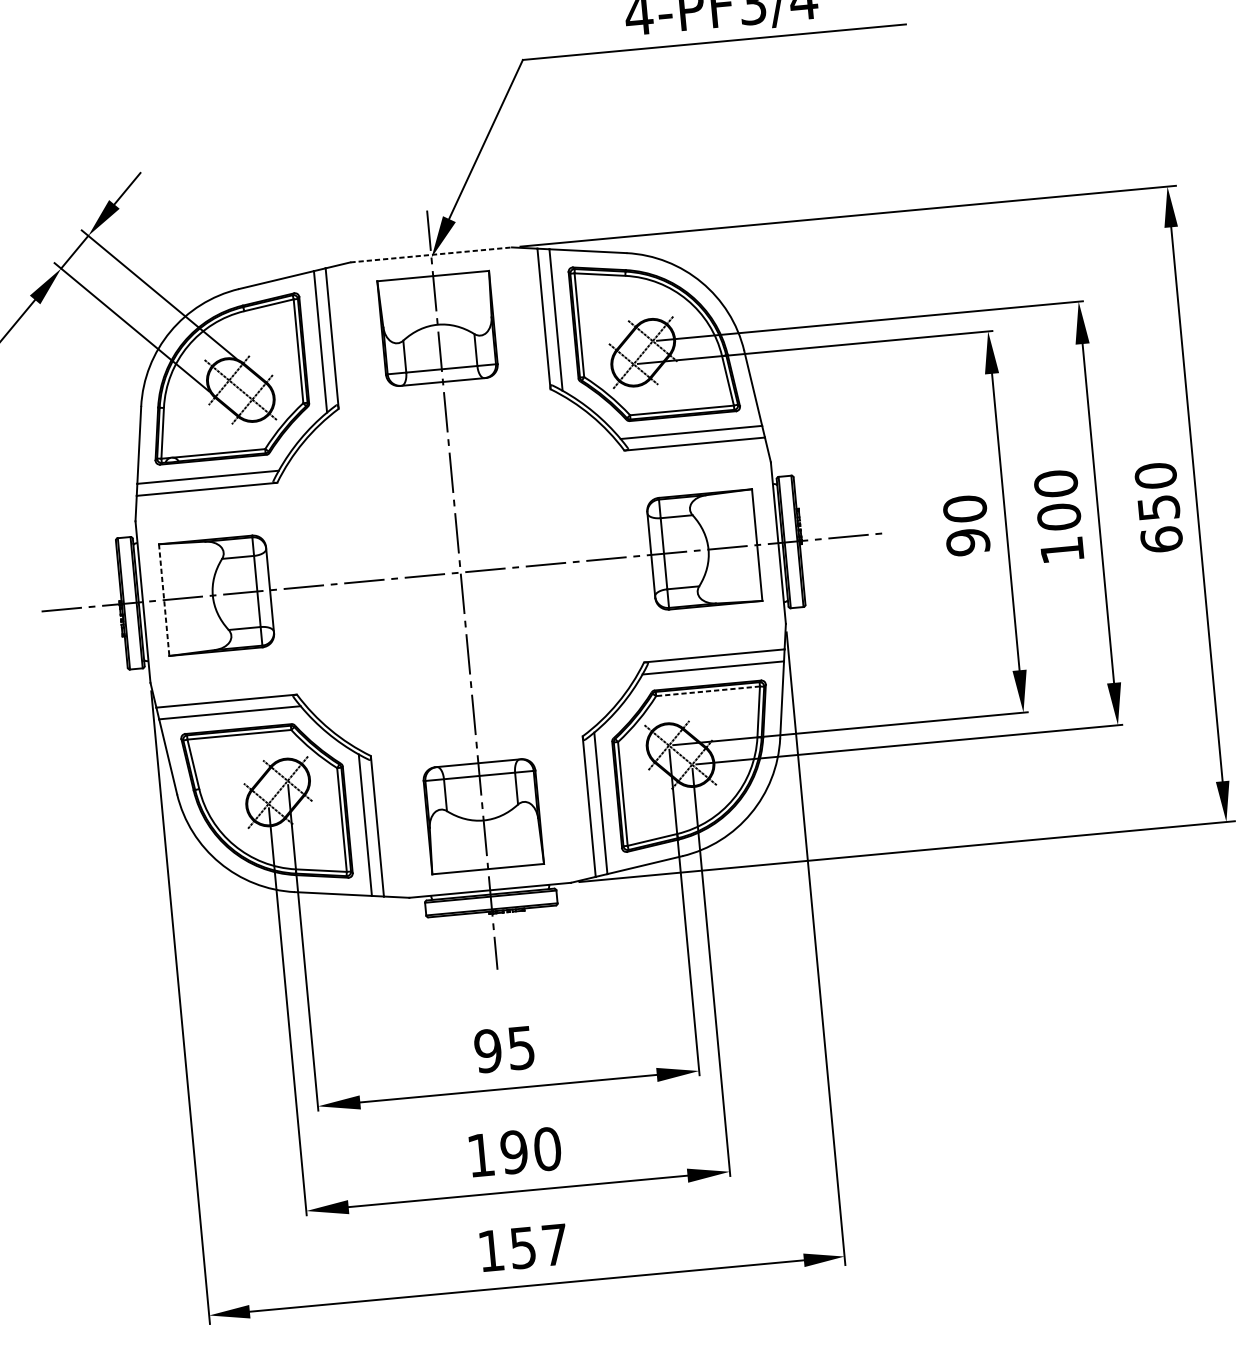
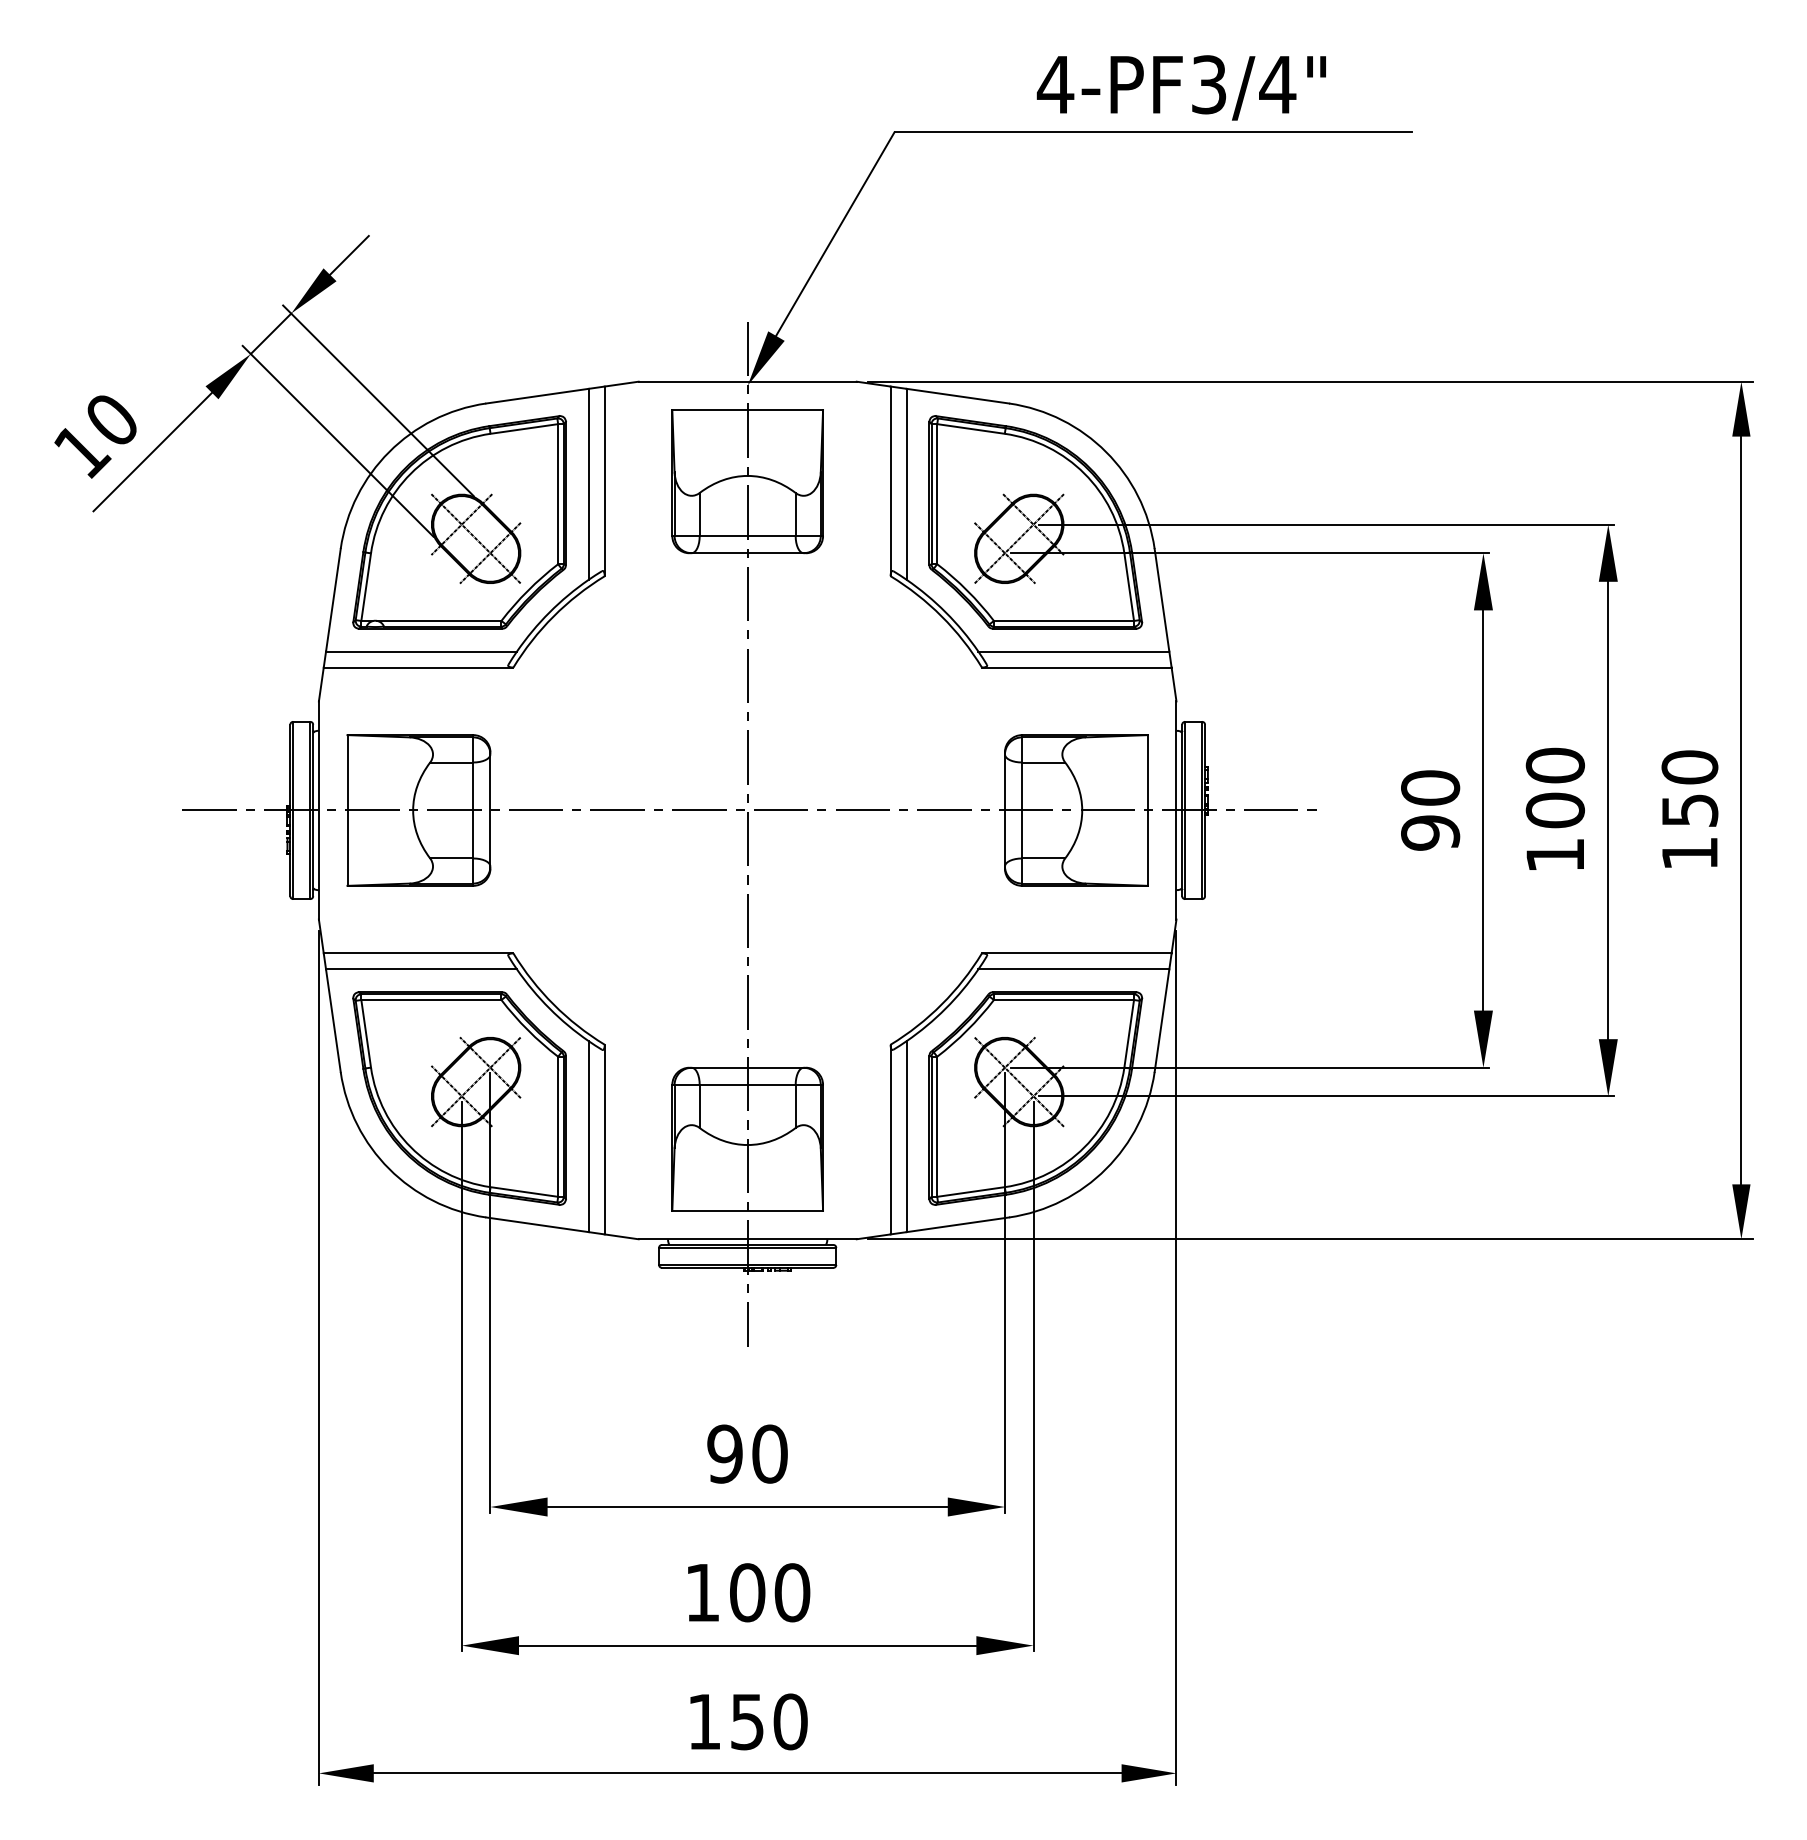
line: (431, 254) -> (748, 381), dashed -> solid
text: (1161, 539) -> (1689, 853), 650 -> 150
line: (164, 600) -> (347, 810), dashed -> solid
line: (707, 691) -> (1063, 1000), dashed -> solid
text: (521, 1047) -> (769, 1453), 95 -> 90
text: (514, 1152) -> (747, 1592), 190 -> 100
text: (555, 1244) -> (790, 1721), 157 -> 150

